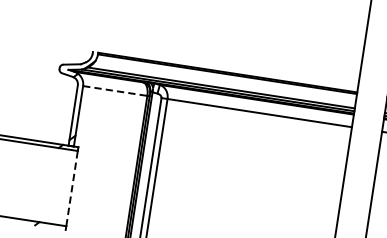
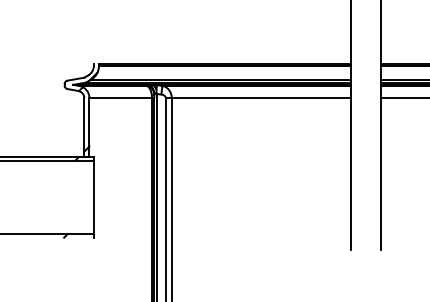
line: (115, 91) -> (121, 98), dashed -> solid
line: (71, 188) -> (93, 197), dashed -> solid

